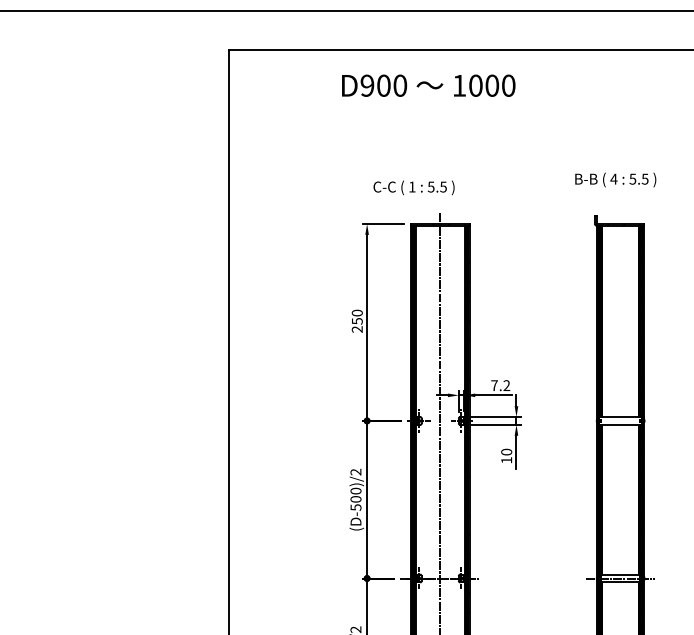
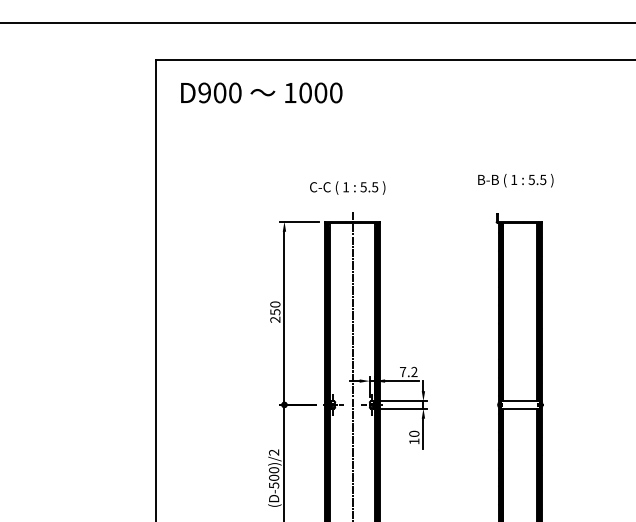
text: (428, 85) -> (261, 92), moved
text: (613, 178) -> (513, 179), 4 -> 1
text: (413, 187) -> (347, 187), moved

